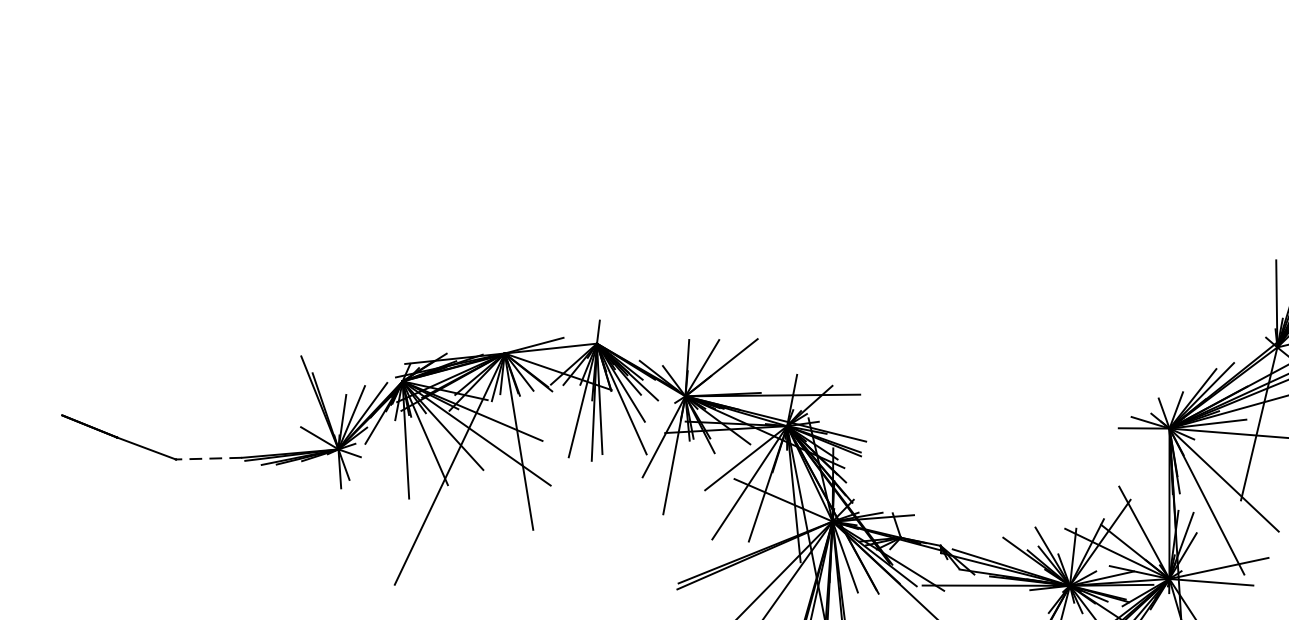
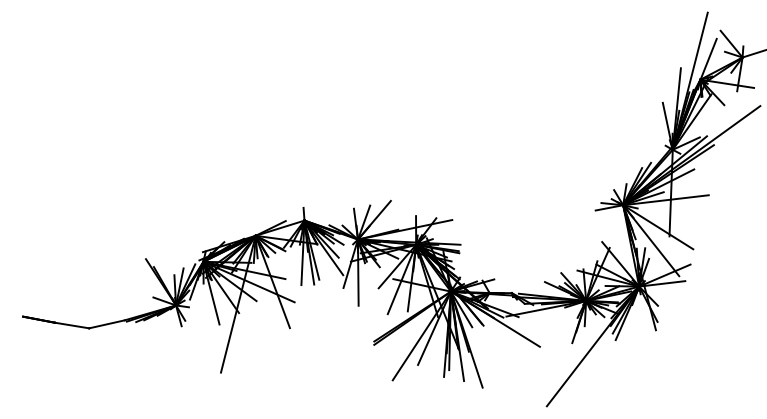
line: (208, 458) -> (106, 324), dashed -> solid

